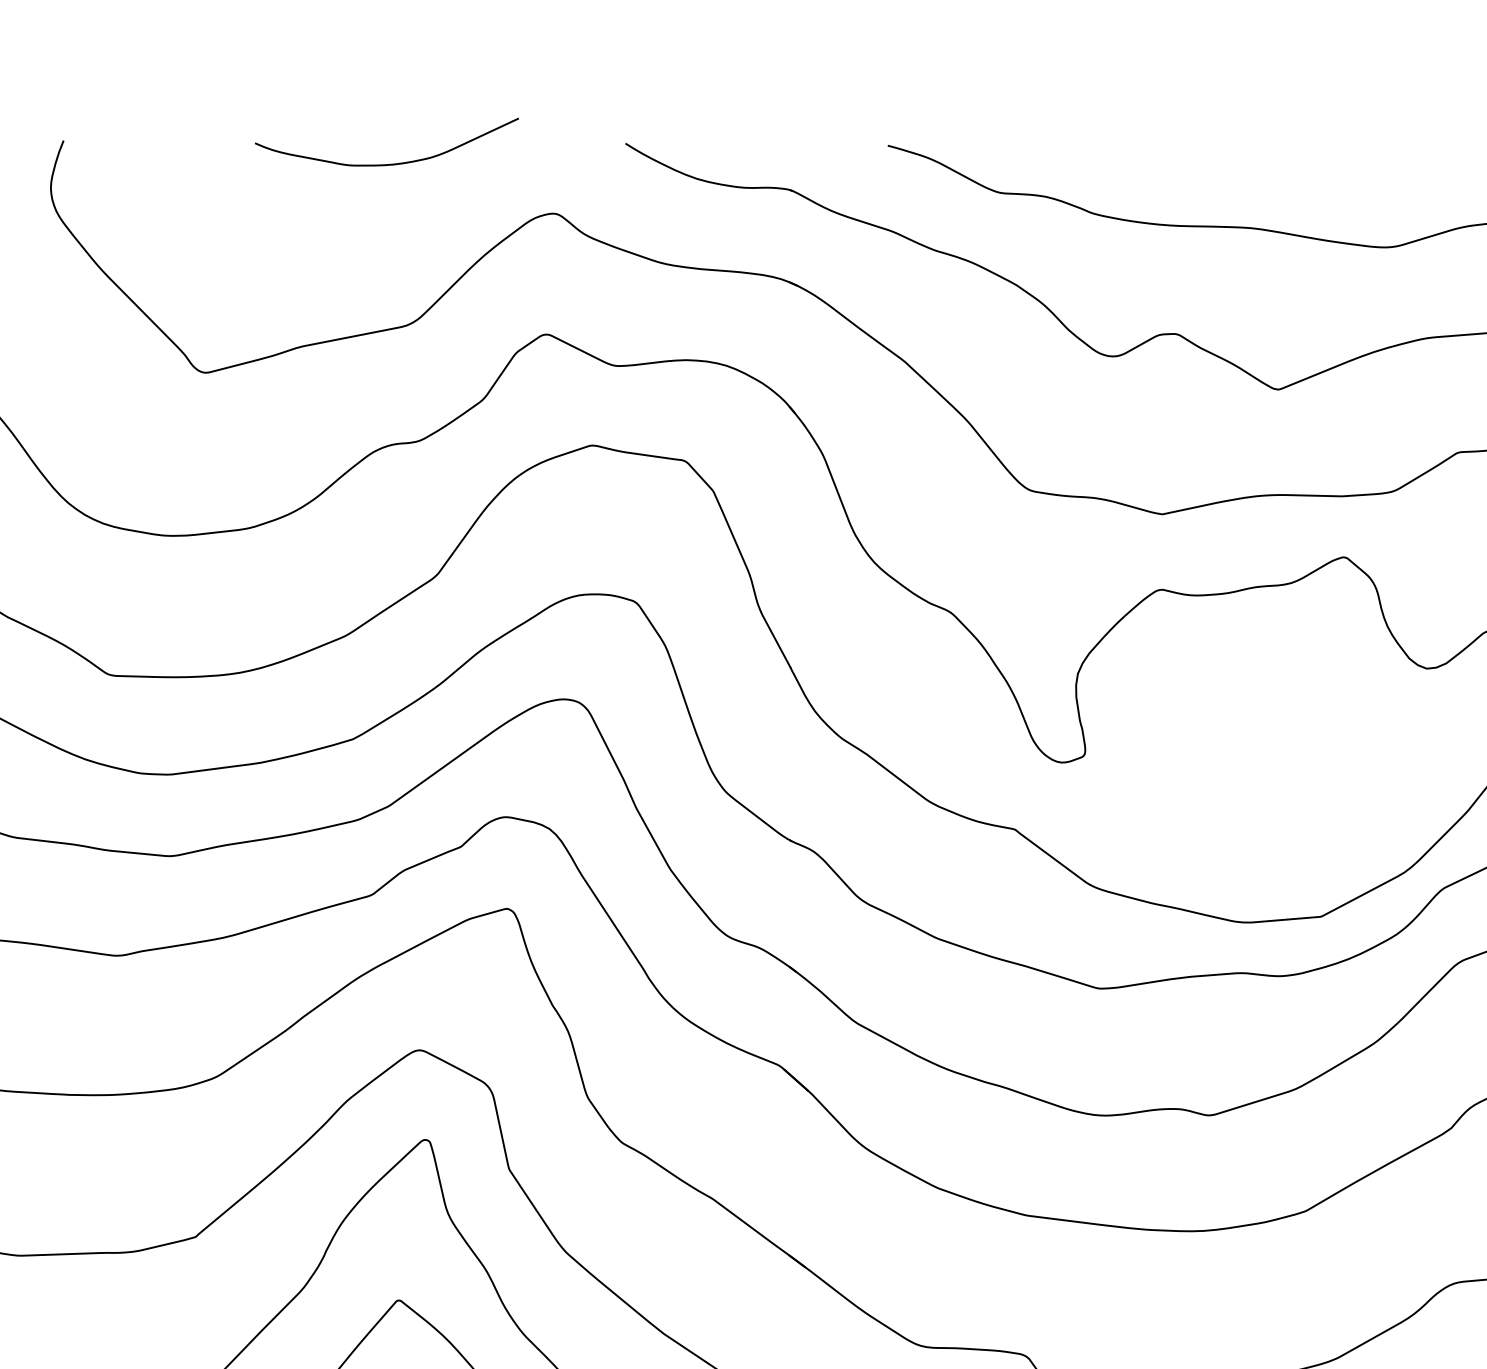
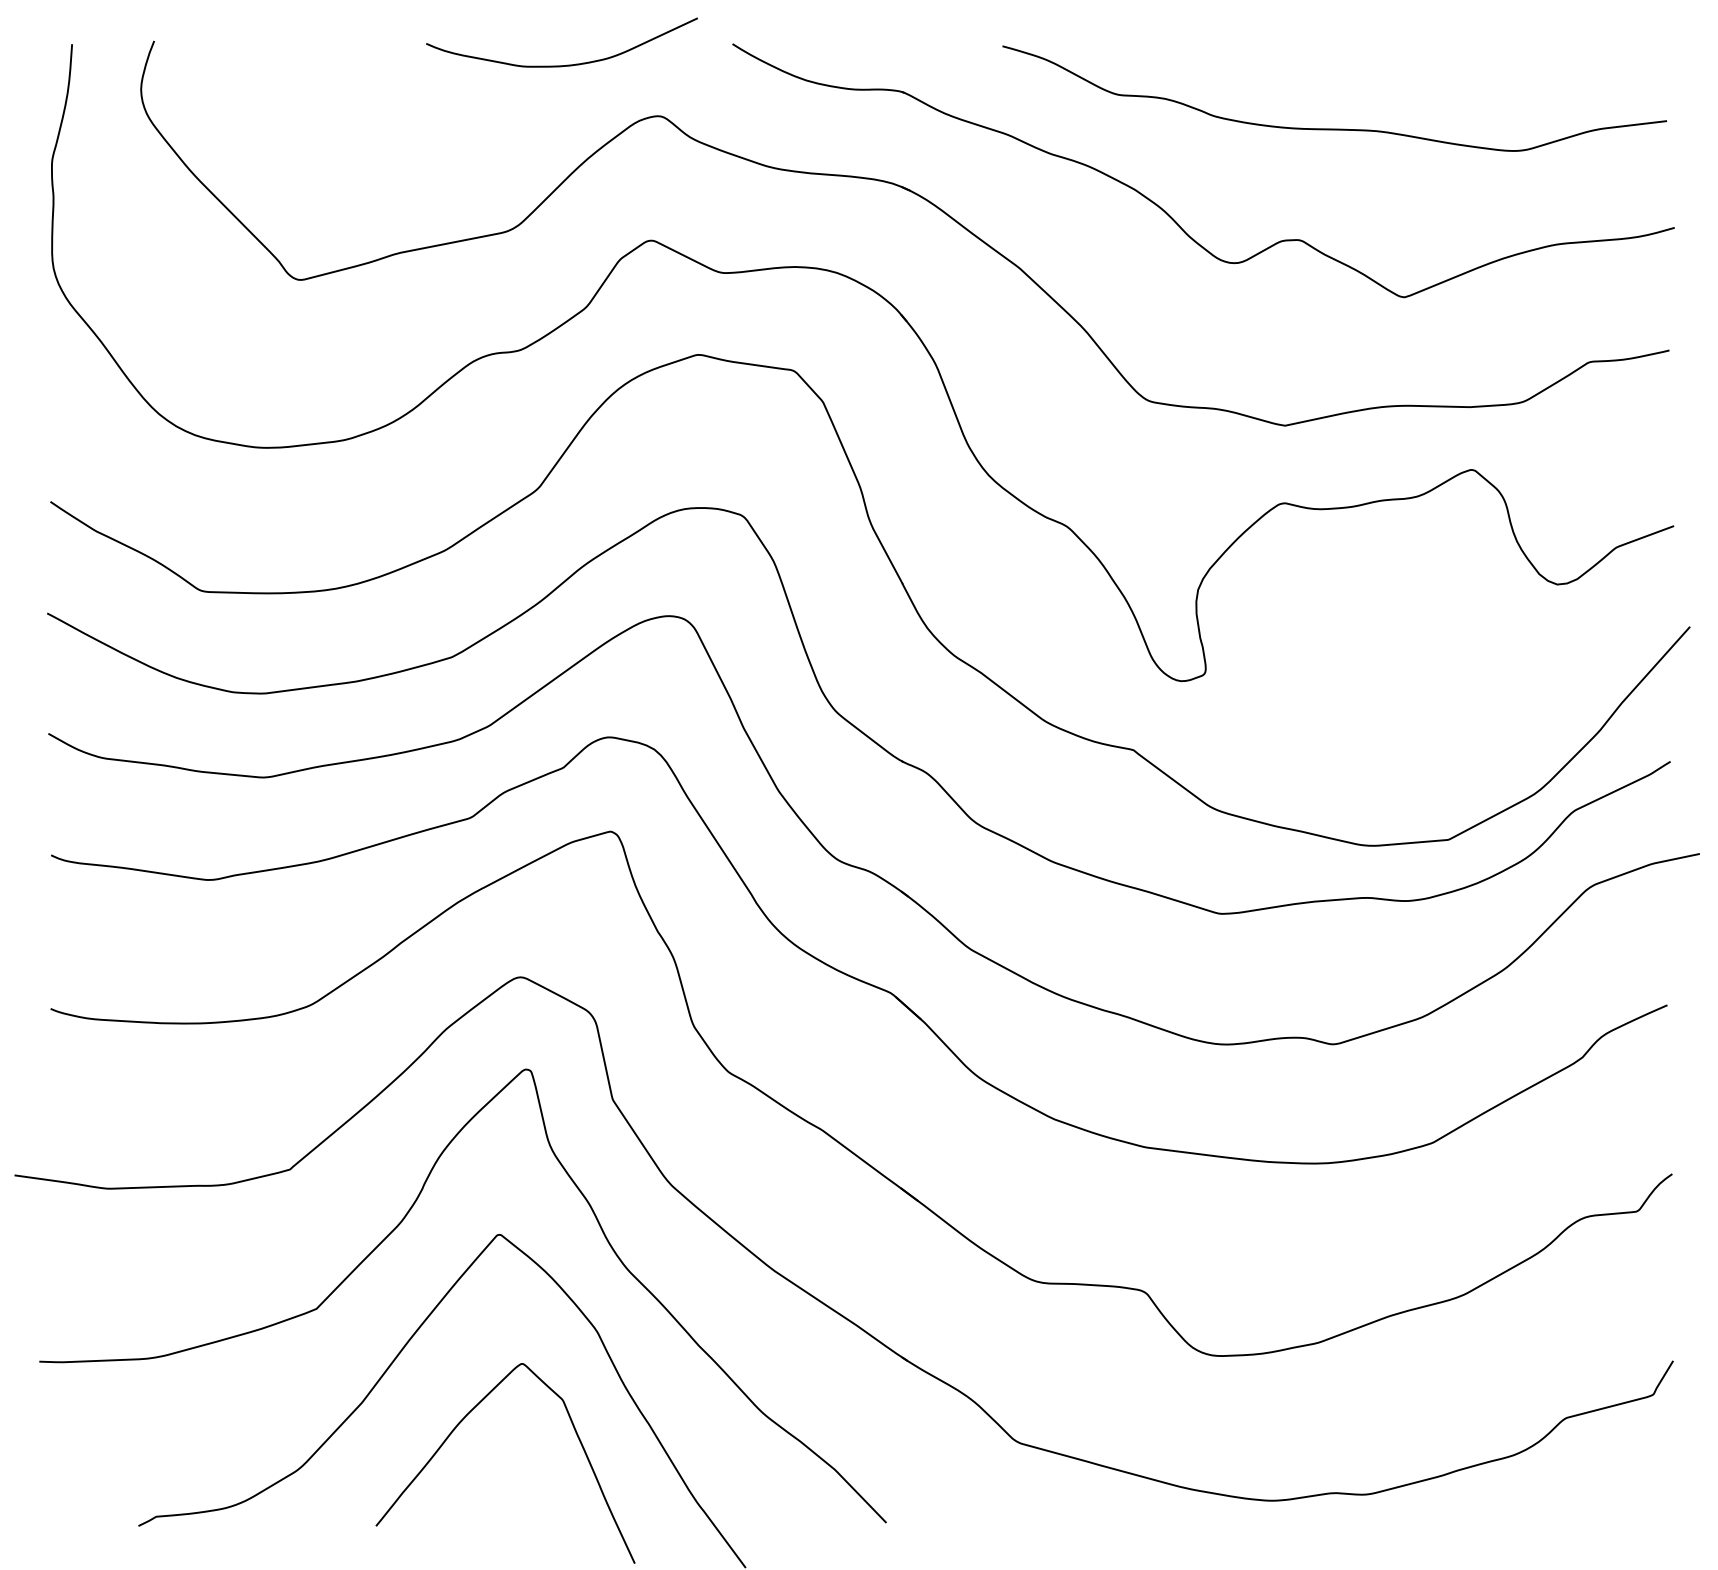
curve: (392, 163) -> (567, 64), moved

